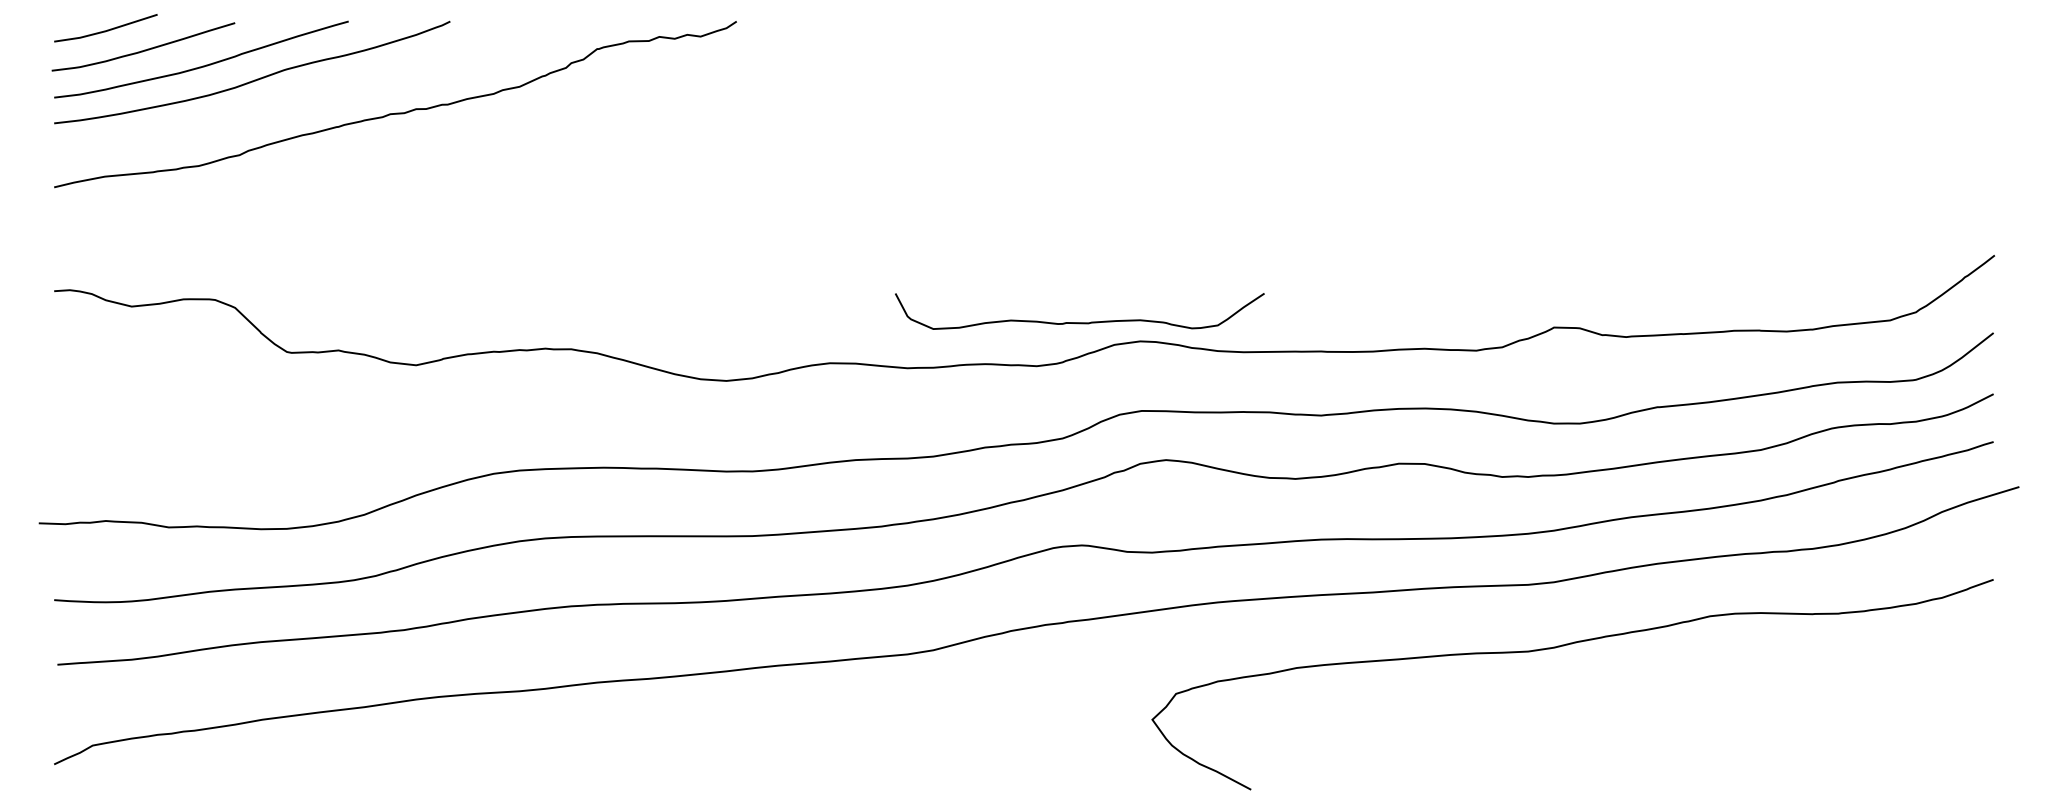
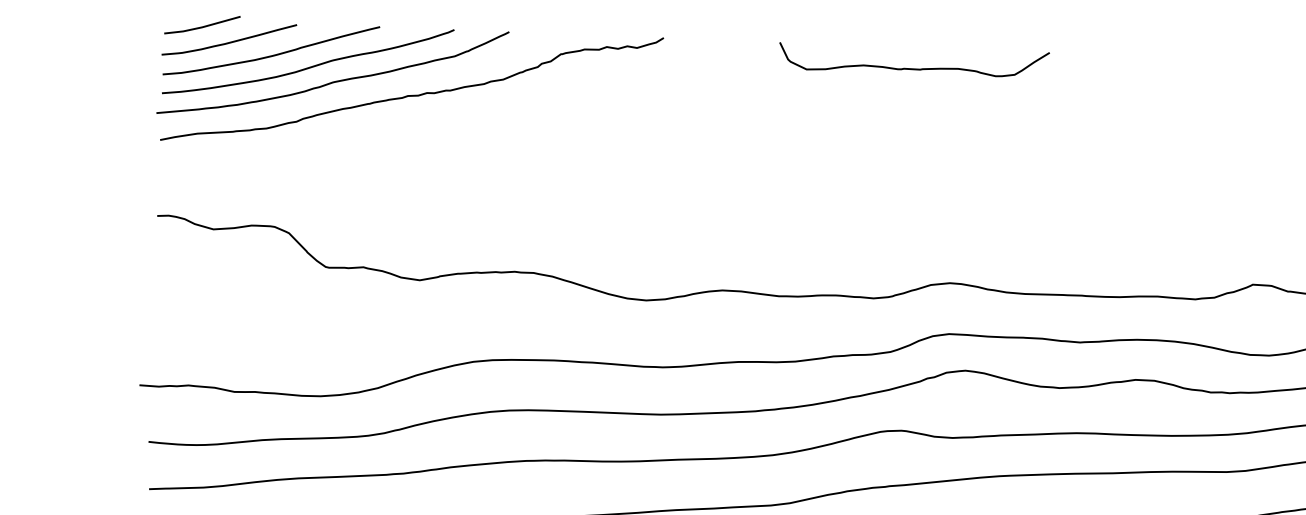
curve: (290, 97) -> (335, 80), added
curve: (1079, 322) -> (913, 68), moved

